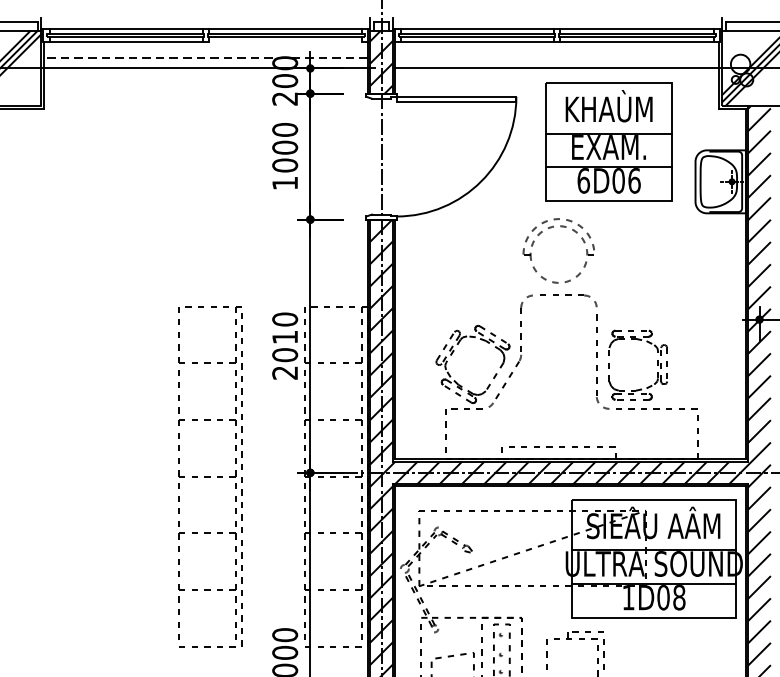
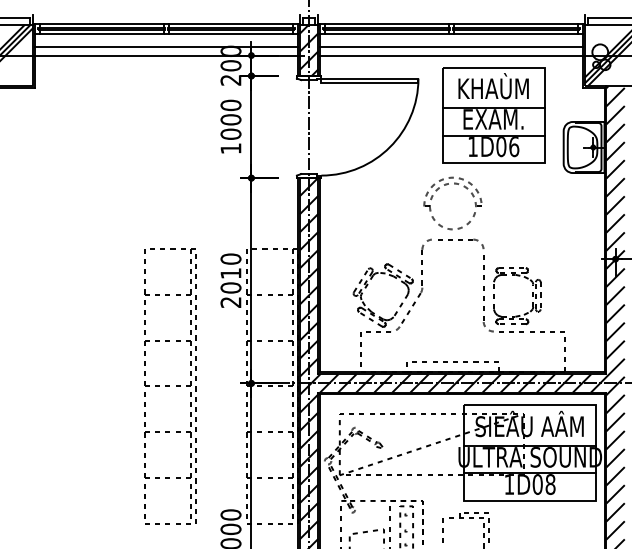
line: (285, 42) -> (231, 34), added
line: (205, 58) -> (166, 47), dashed -> solid
line: (557, 58) -> (451, 47), added
text: (584, 181) -> (473, 147), 6D06 -> 1D06

